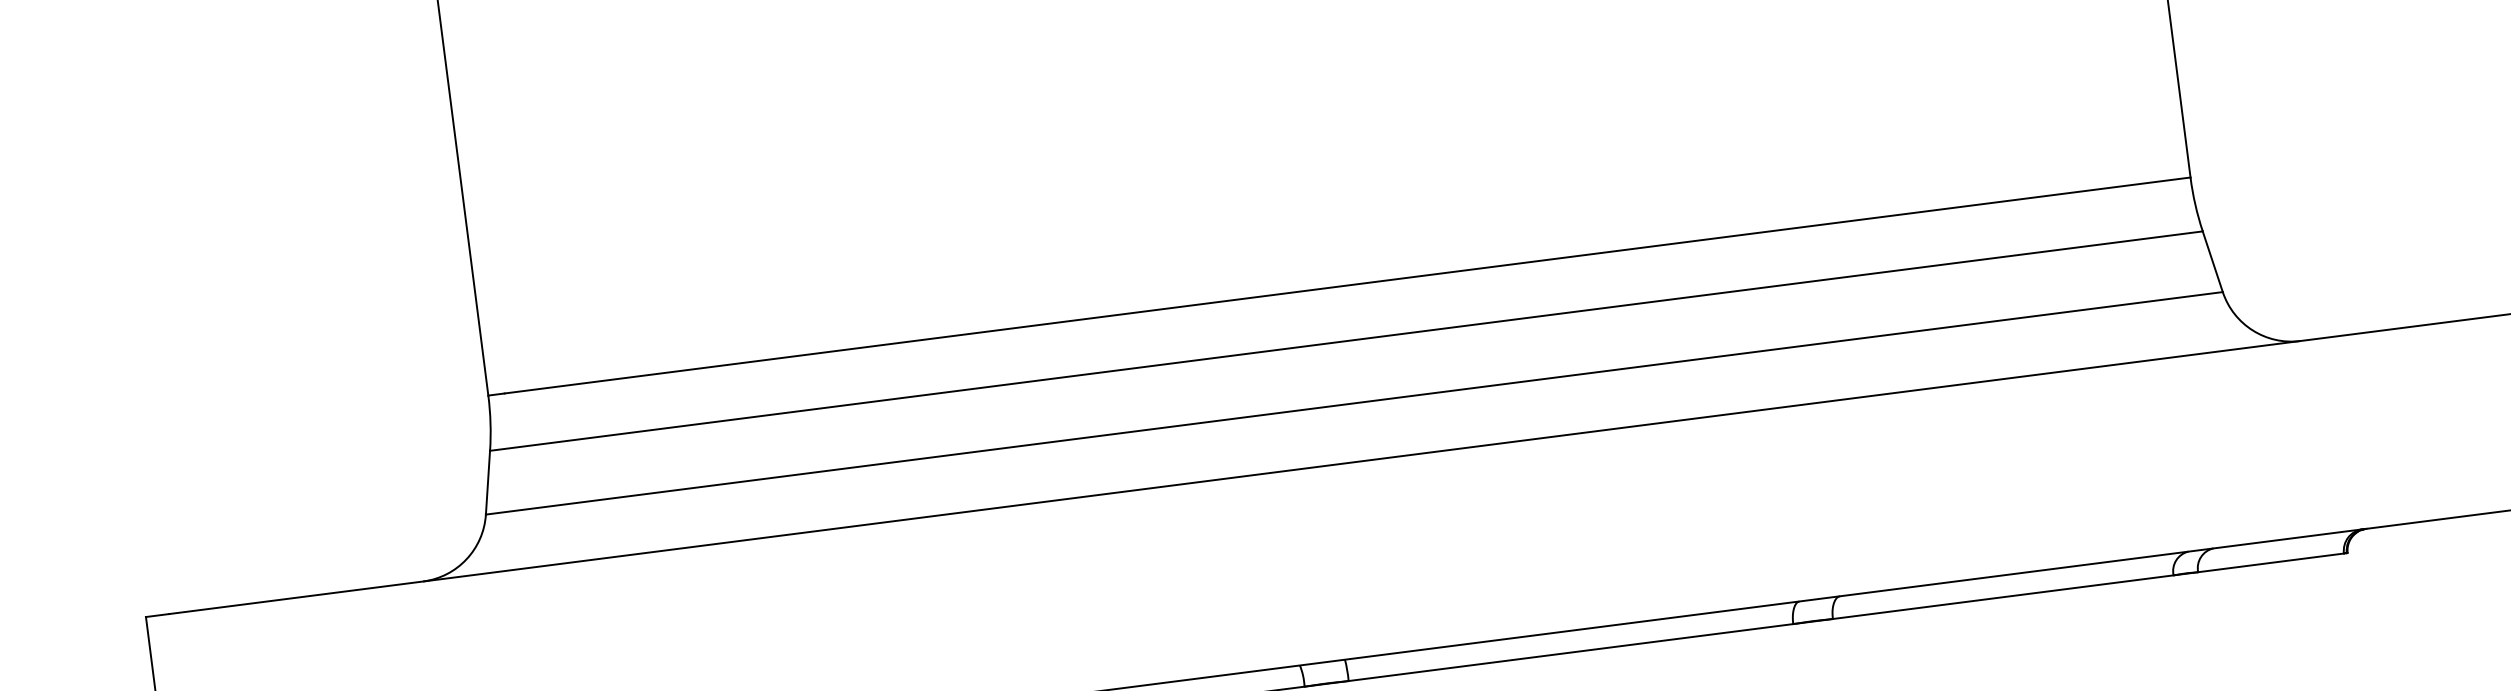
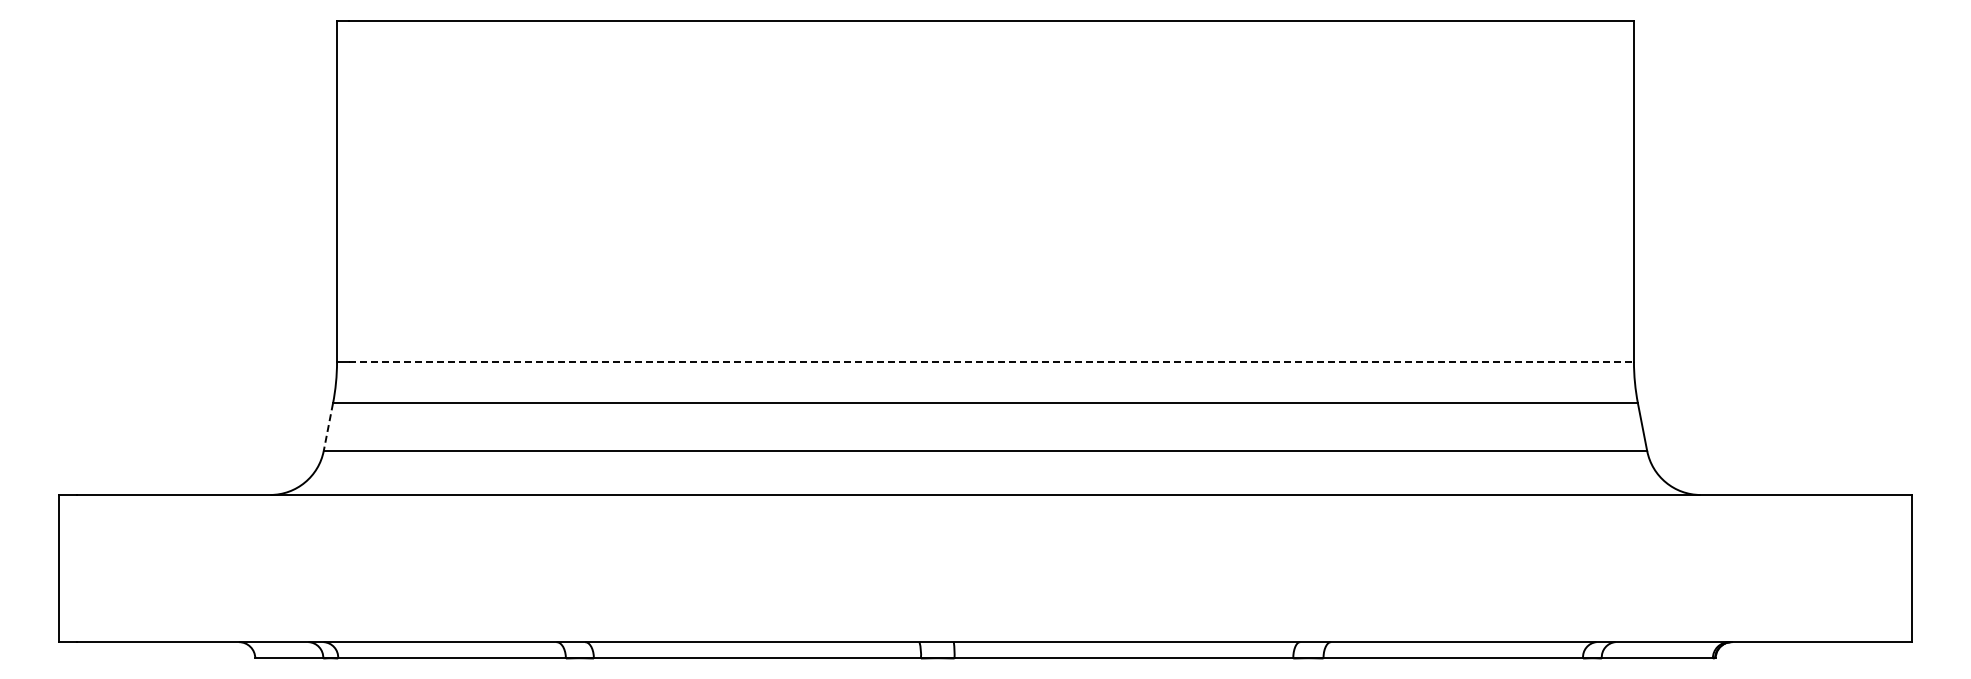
line: (1348, 284) -> (992, 361), solid -> dashed
line: (488, 483) -> (328, 427), solid -> dashed

